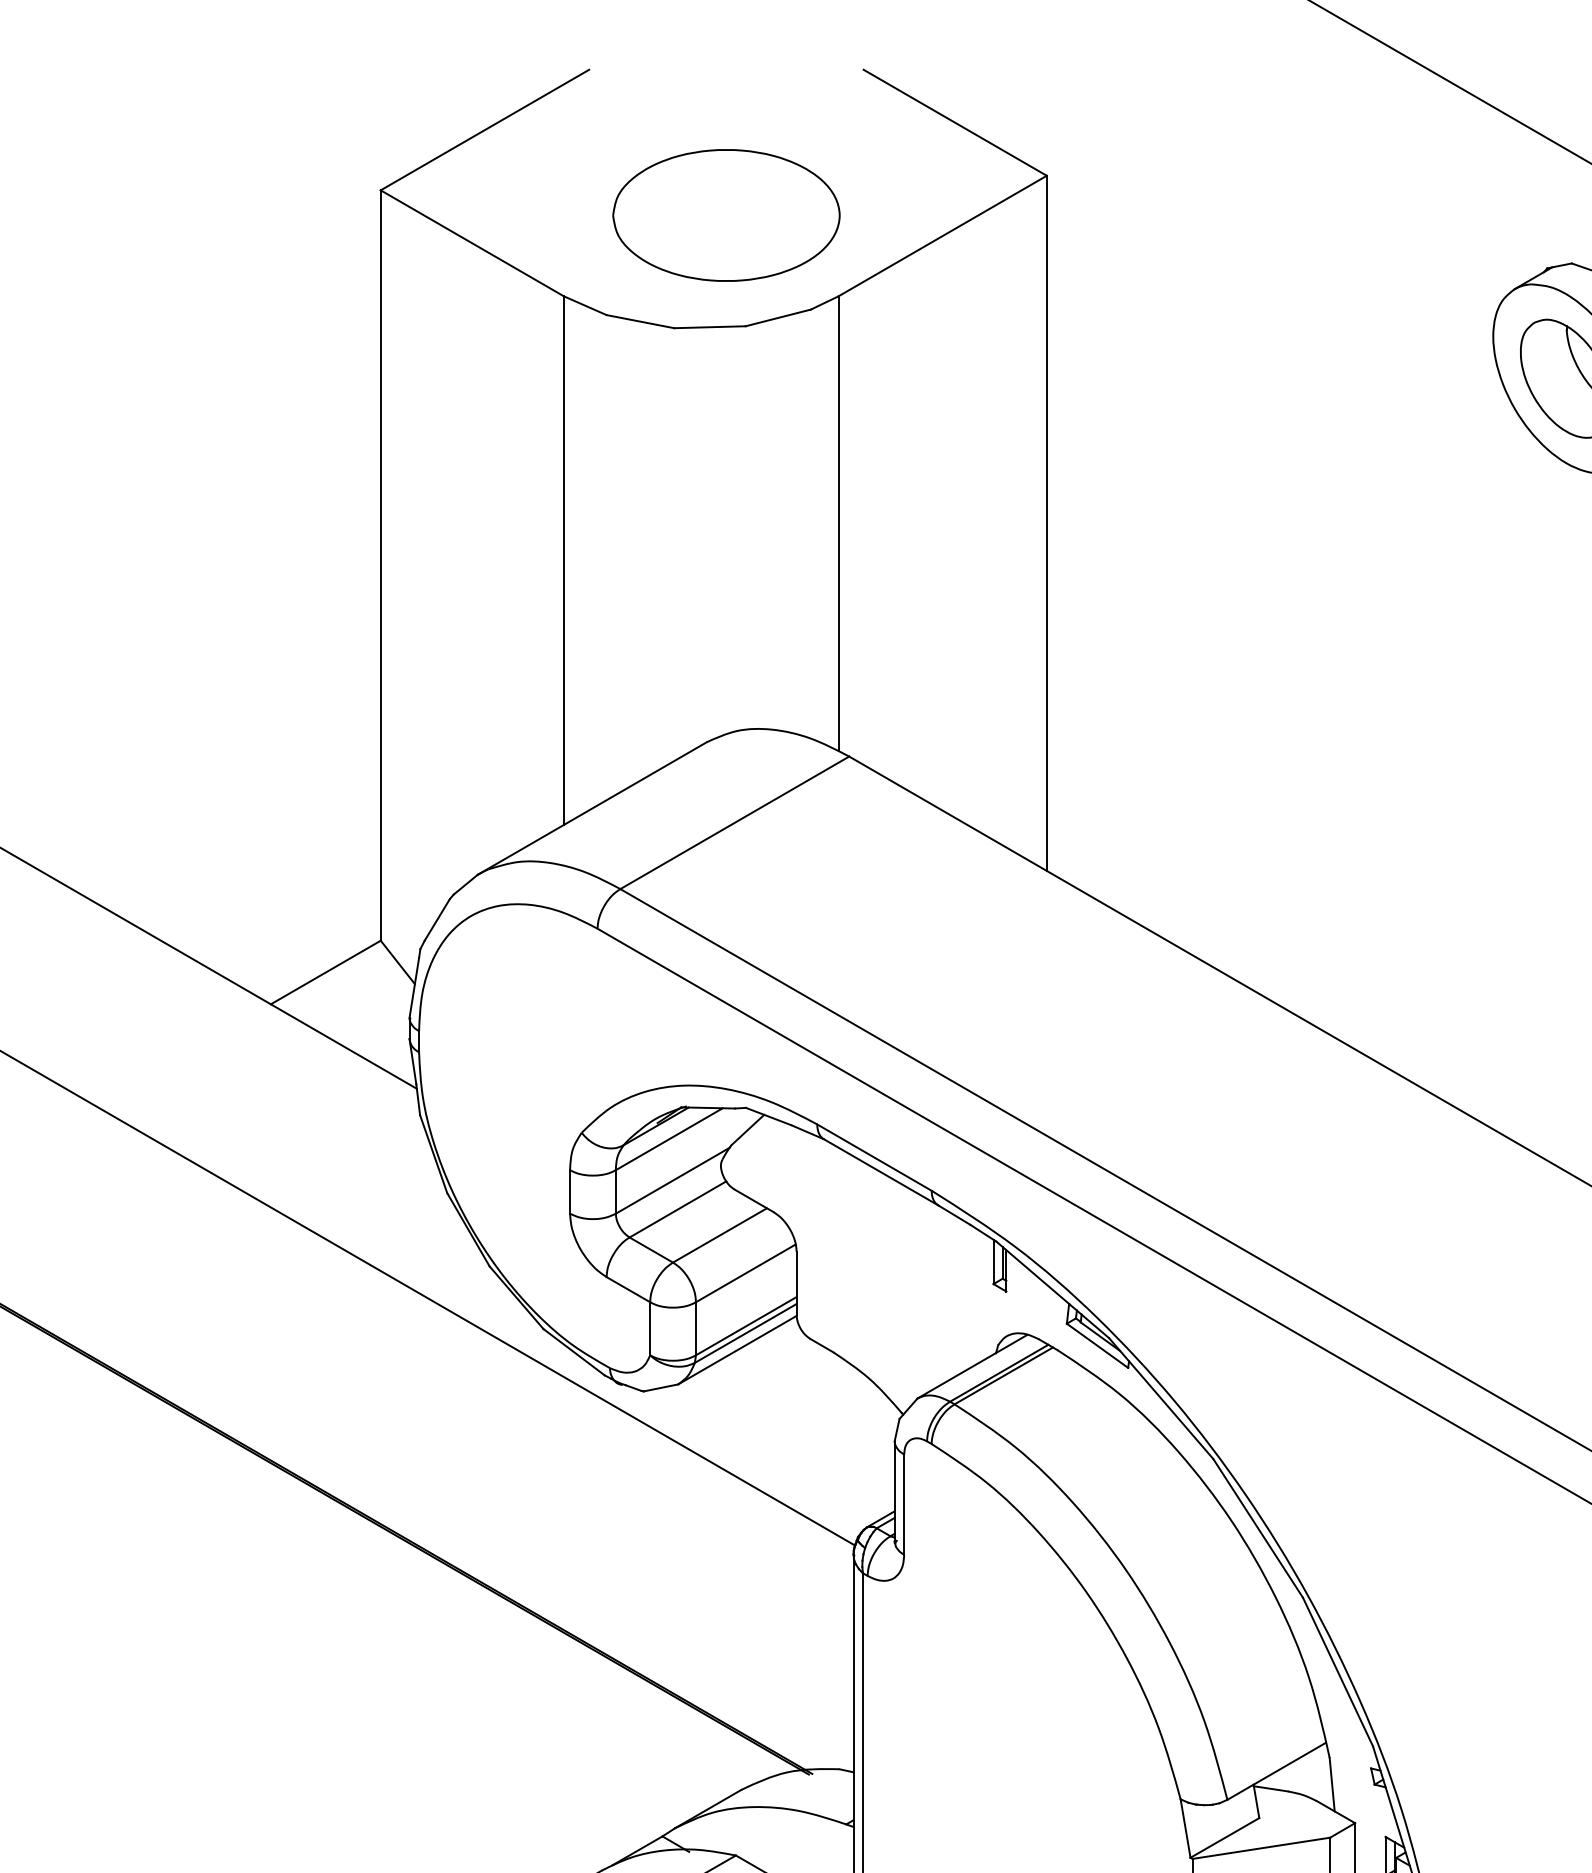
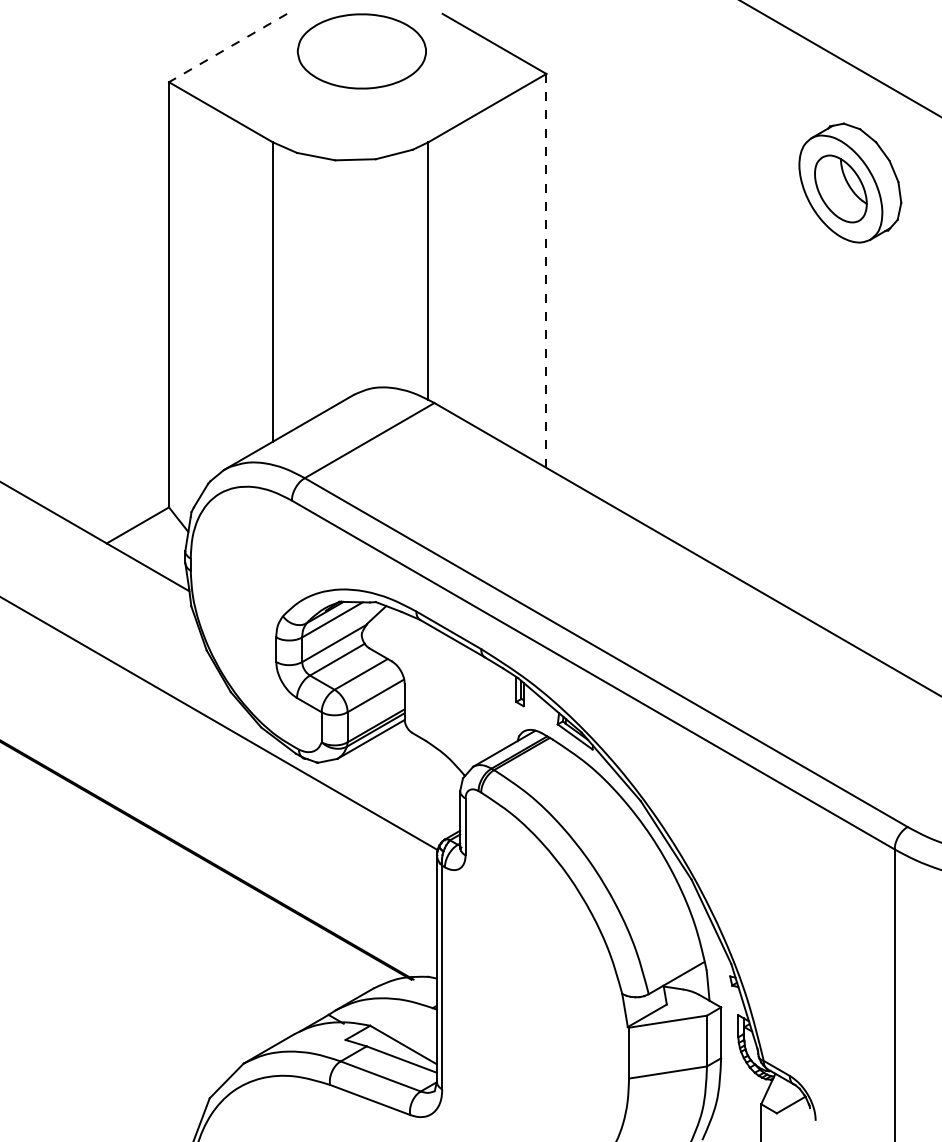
line: (483, 130) -> (227, 48), solid -> dashed
part: (725, 215) -> (361, 51), moved
line: (1046, 522) -> (546, 270), solid -> dashed

